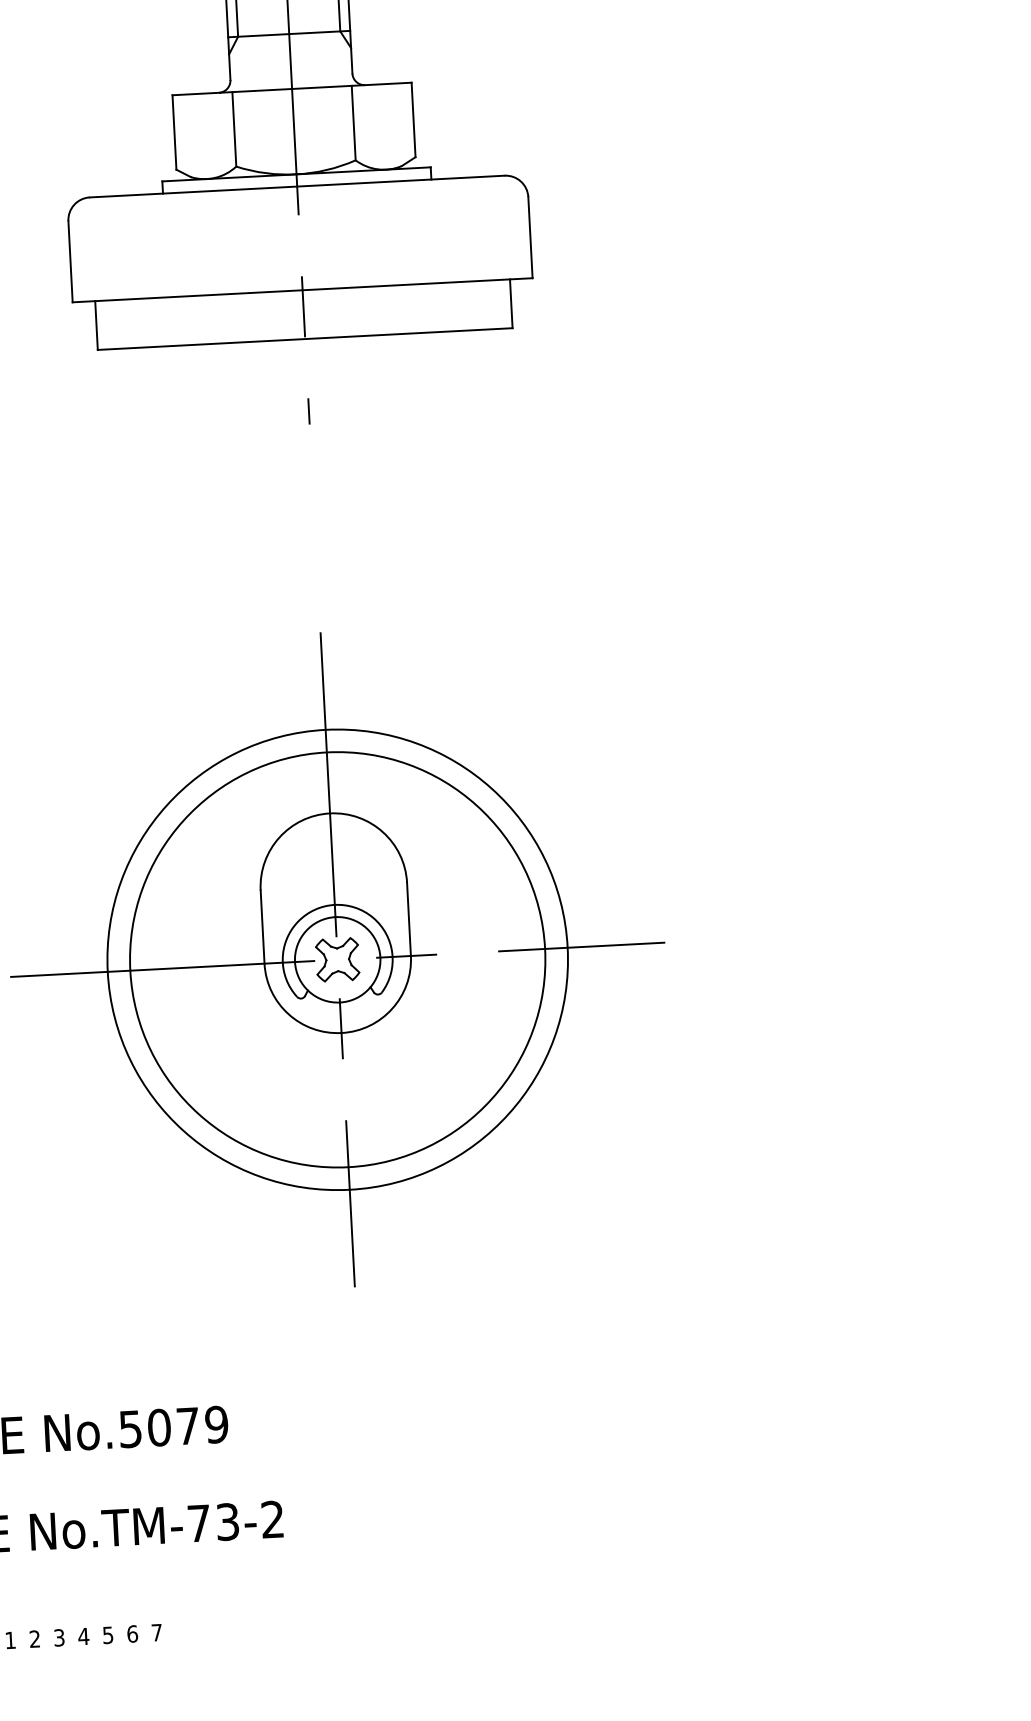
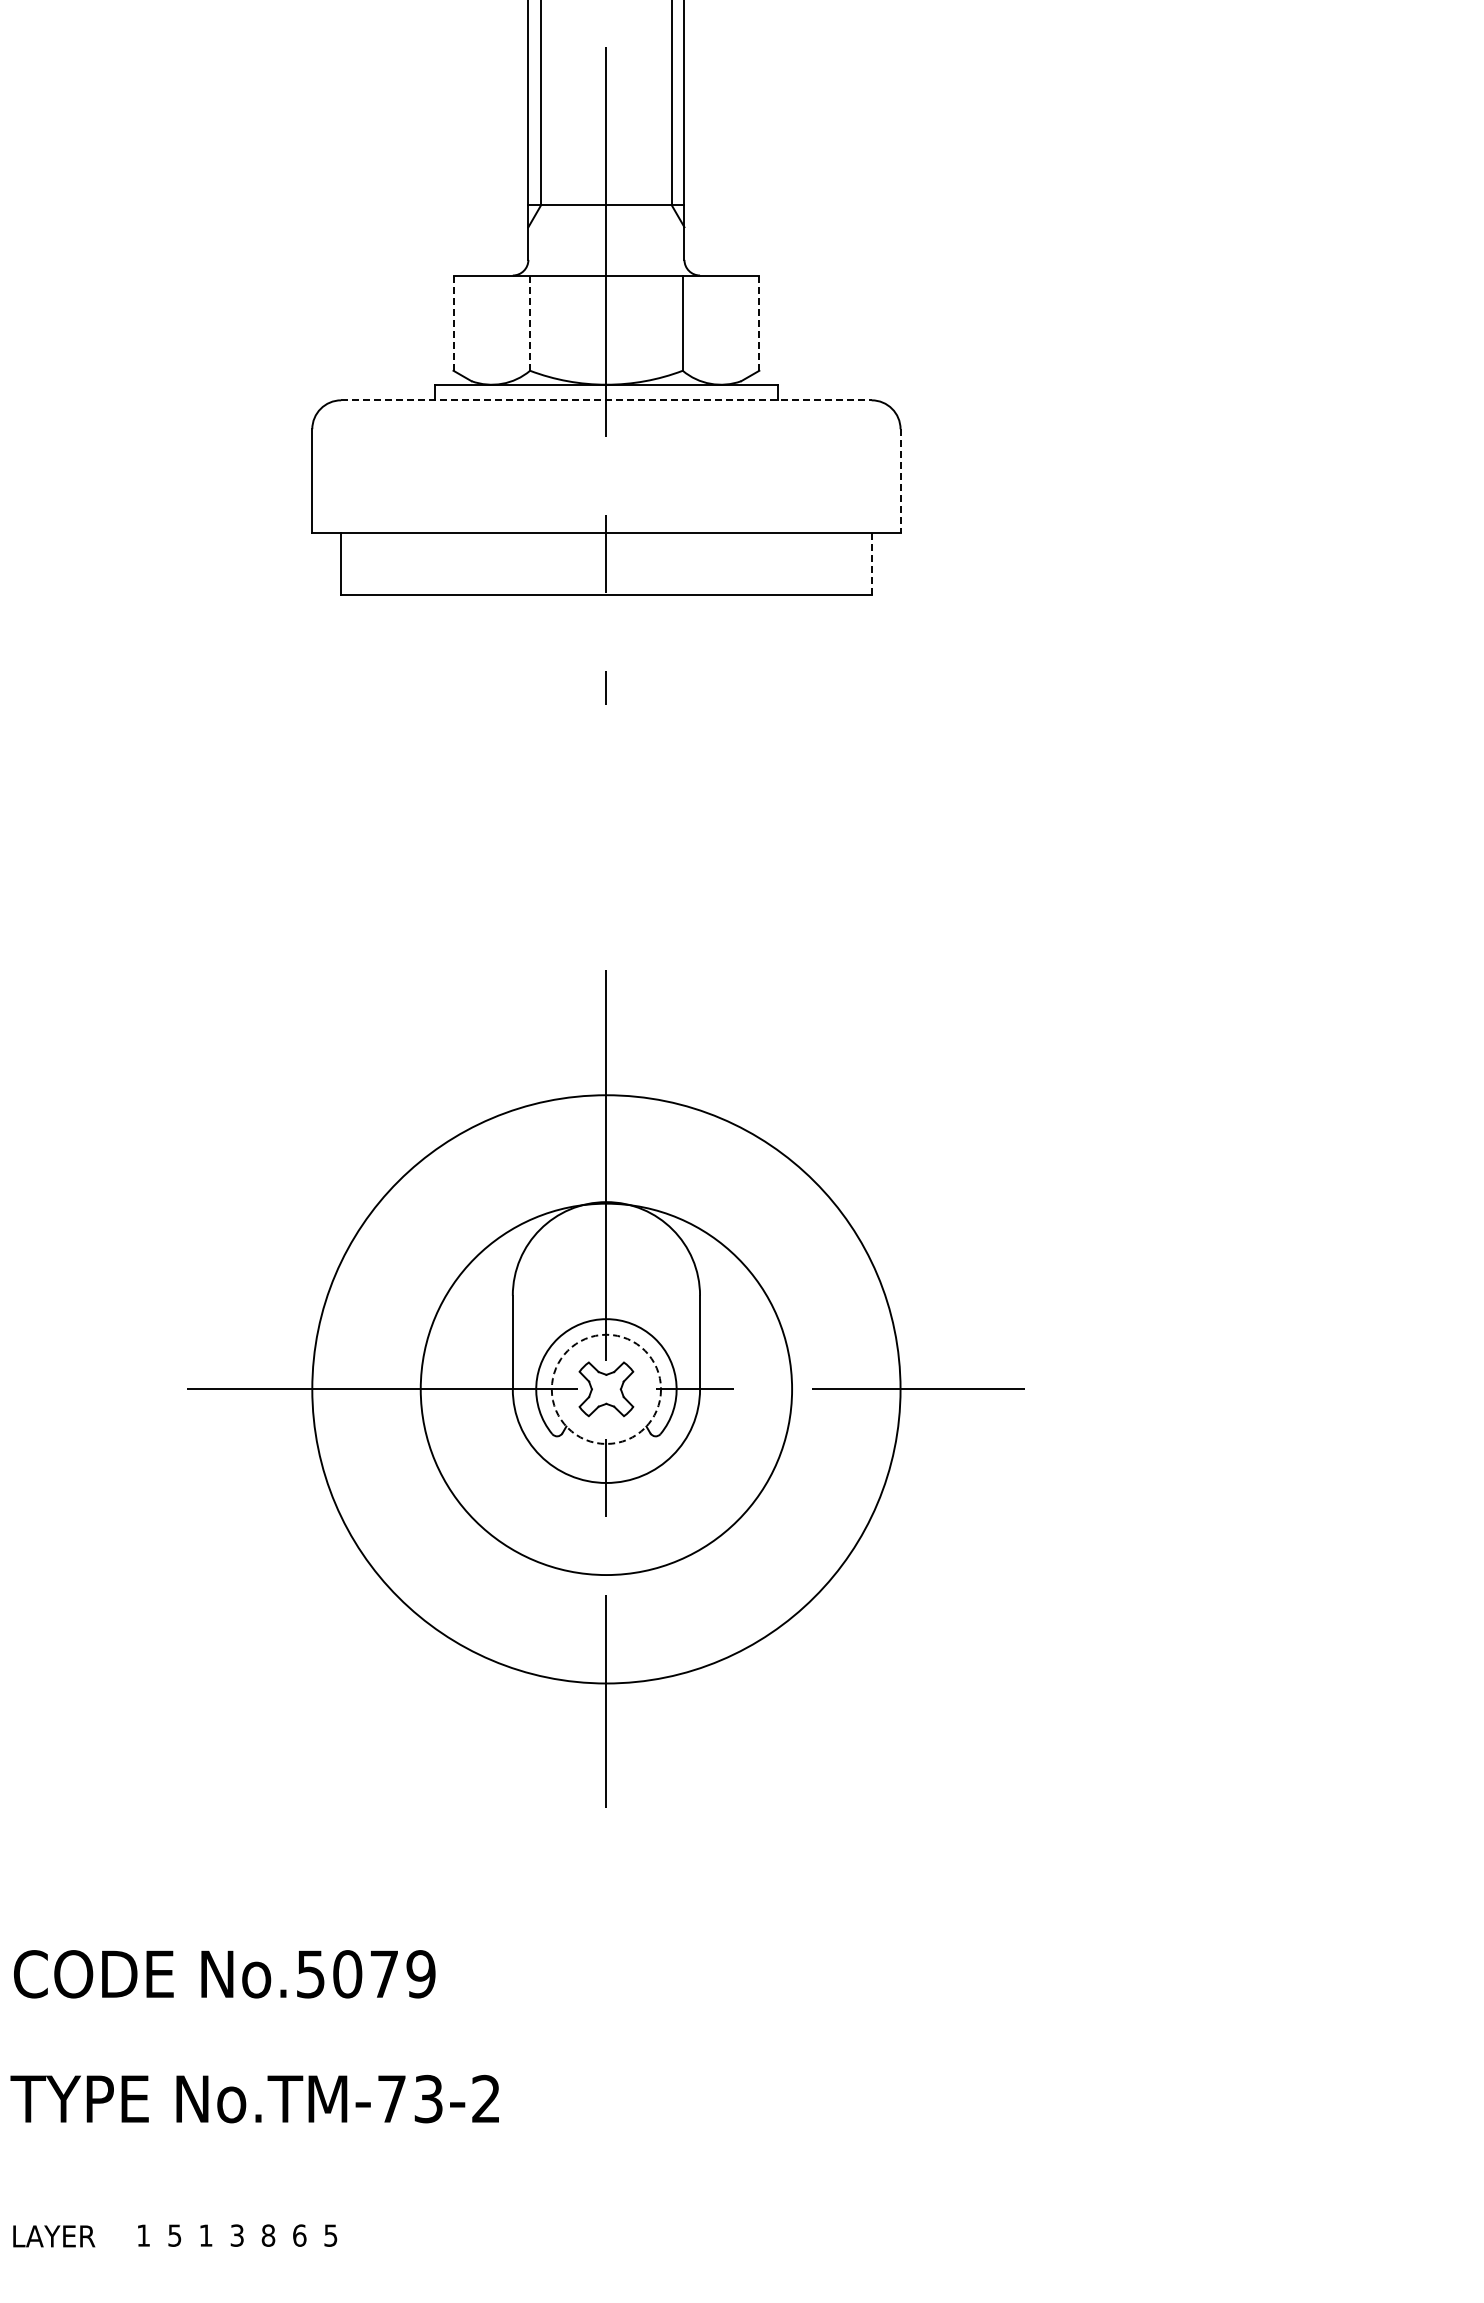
line: (413, 120) -> (759, 323), solid -> dashed
line: (234, 129) -> (530, 323), solid -> dashed
line: (174, 132) -> (453, 323), solid -> dashed
line: (297, 186) -> (606, 400), solid -> dashed
line: (530, 237) -> (900, 481), solid -> dashed
line: (511, 304) -> (871, 564), solid -> dashed
circle: (337, 959) -> (606, 1388), solid -> dashed
circle: (337, 959) -> (606, 1389), size x0.7
text: (156, 1632) -> (330, 2235), 7 -> 5
text: (108, 1635) -> (268, 2235), 5 -> 8
text: (83, 1636) -> (237, 2235), 4 -> 3
text: (58, 1637) -> (205, 2235), 3 -> 1
text: (34, 1639) -> (174, 2235), 2 -> 5

